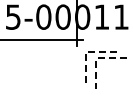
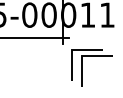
line: (86, 52) -> (72, 50), dashed -> solid
line: (95, 58) -> (81, 56), dashed -> solid

